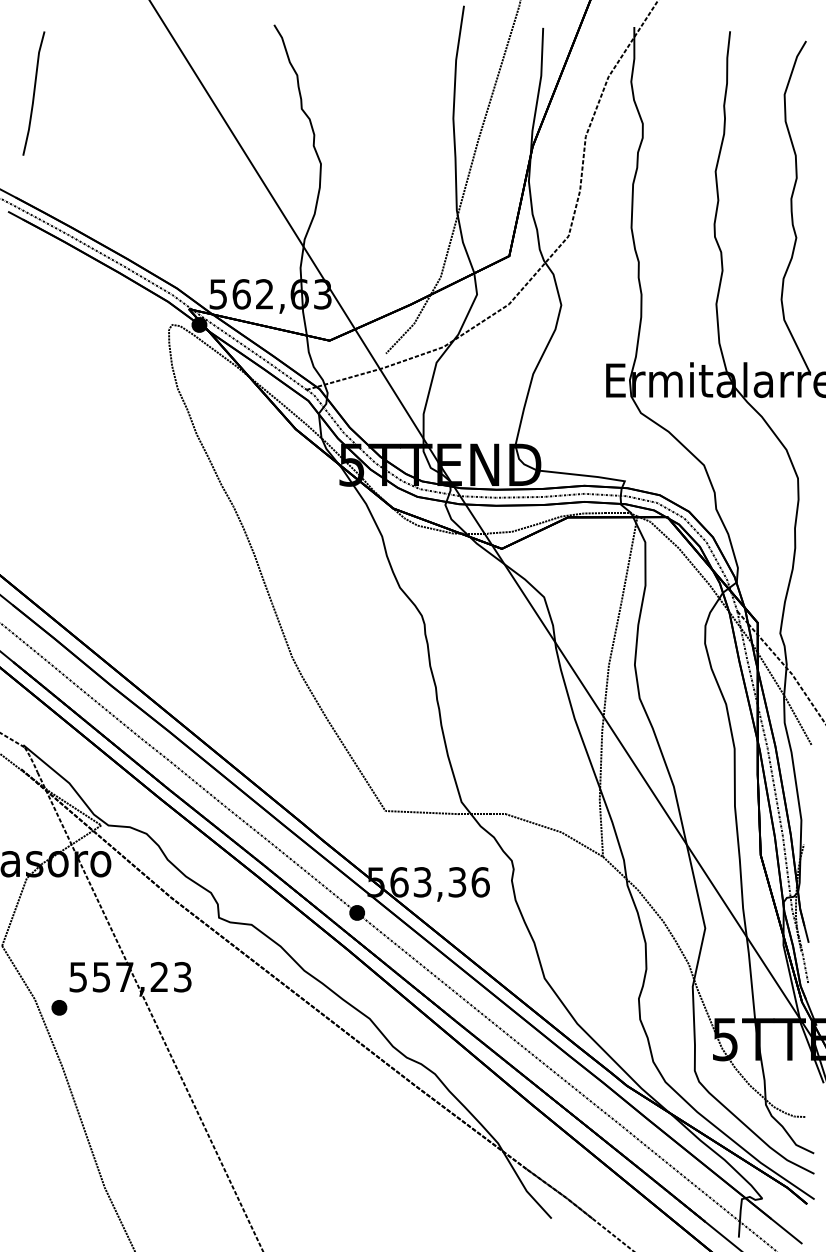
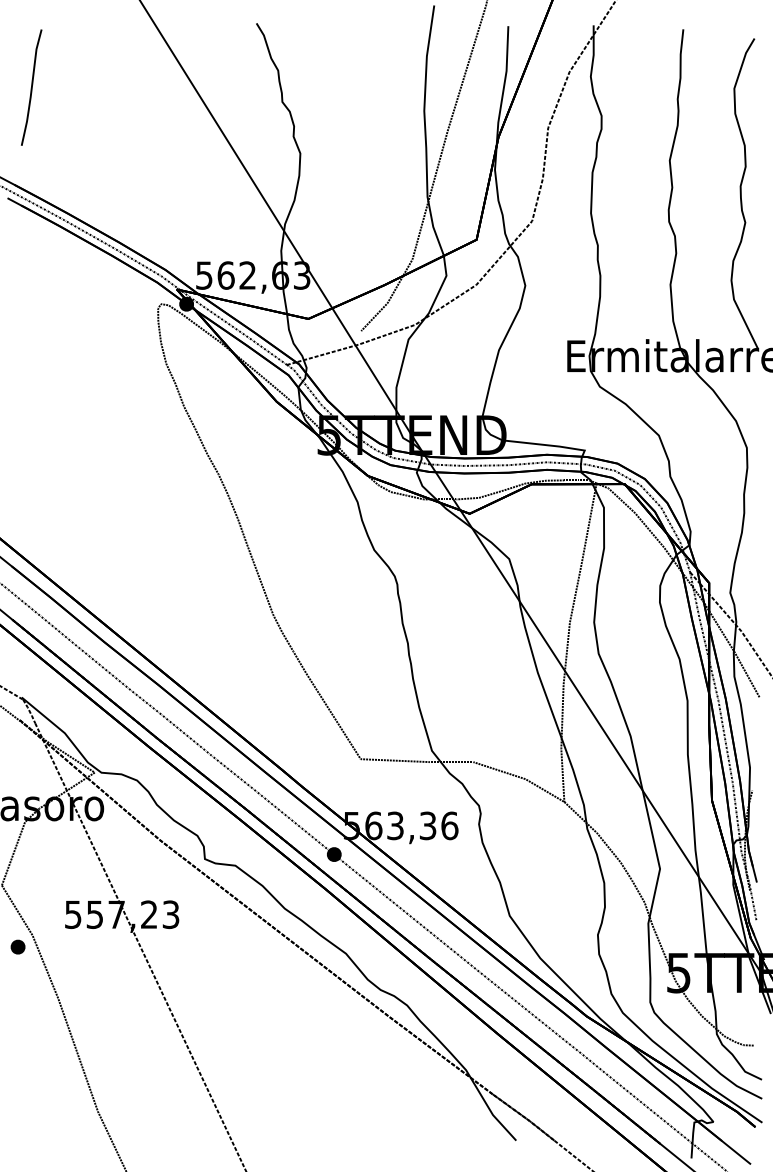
part: (59, 1007) -> (18, 946), moved

